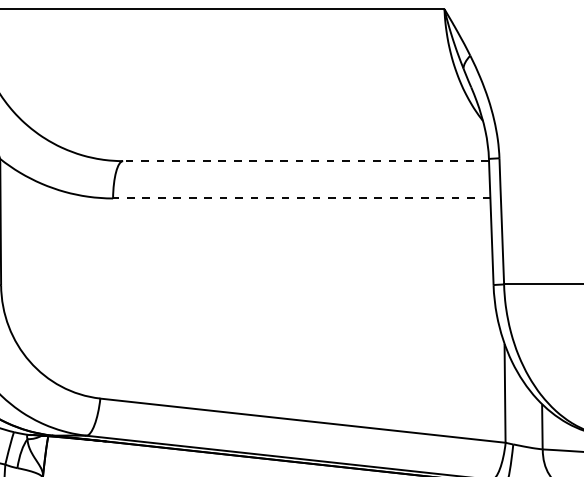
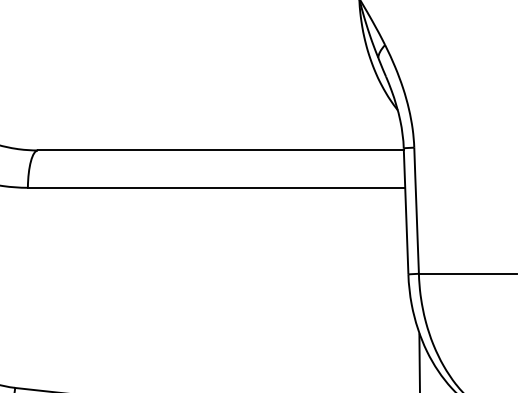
line: (306, 161) -> (221, 150), dashed -> solid
line: (301, 198) -> (216, 187), dashed -> solid

